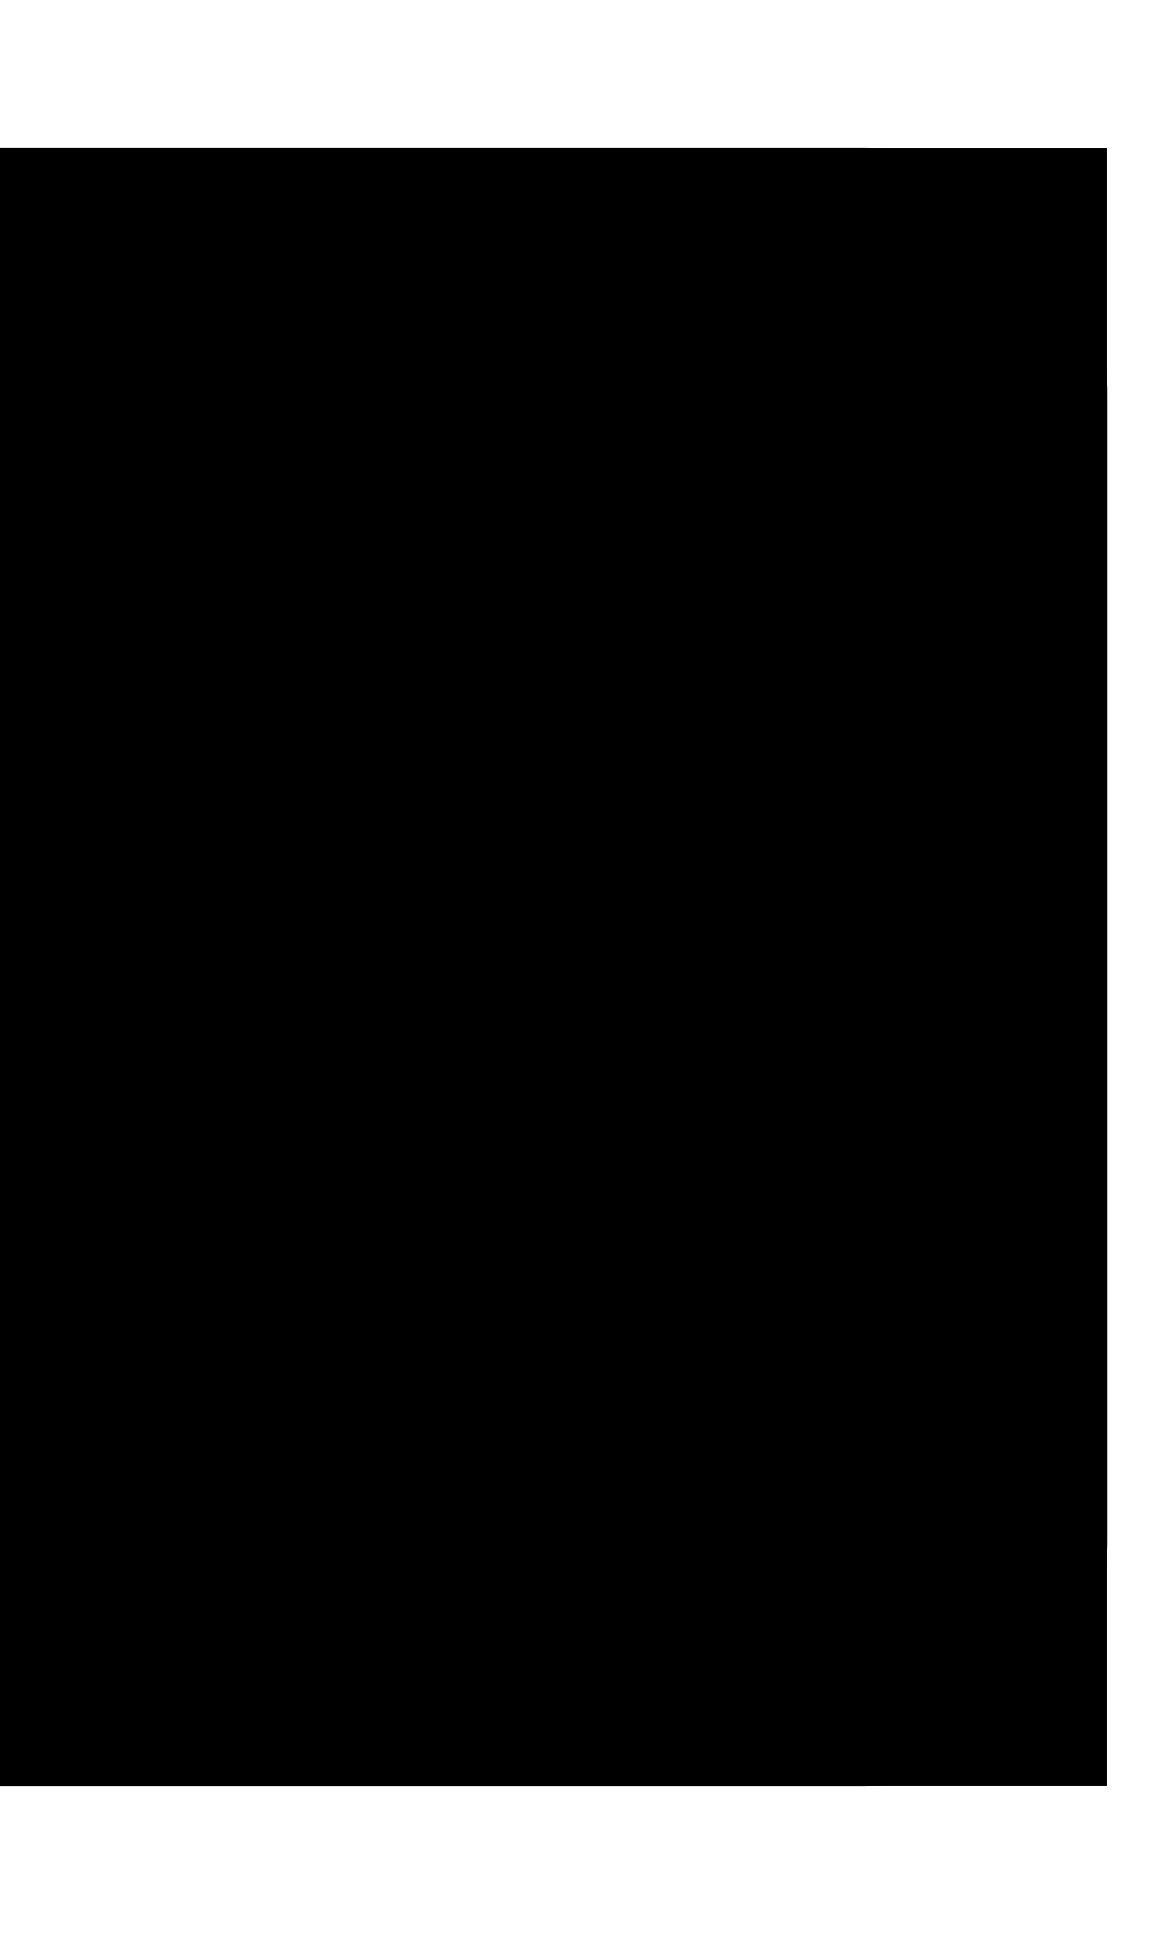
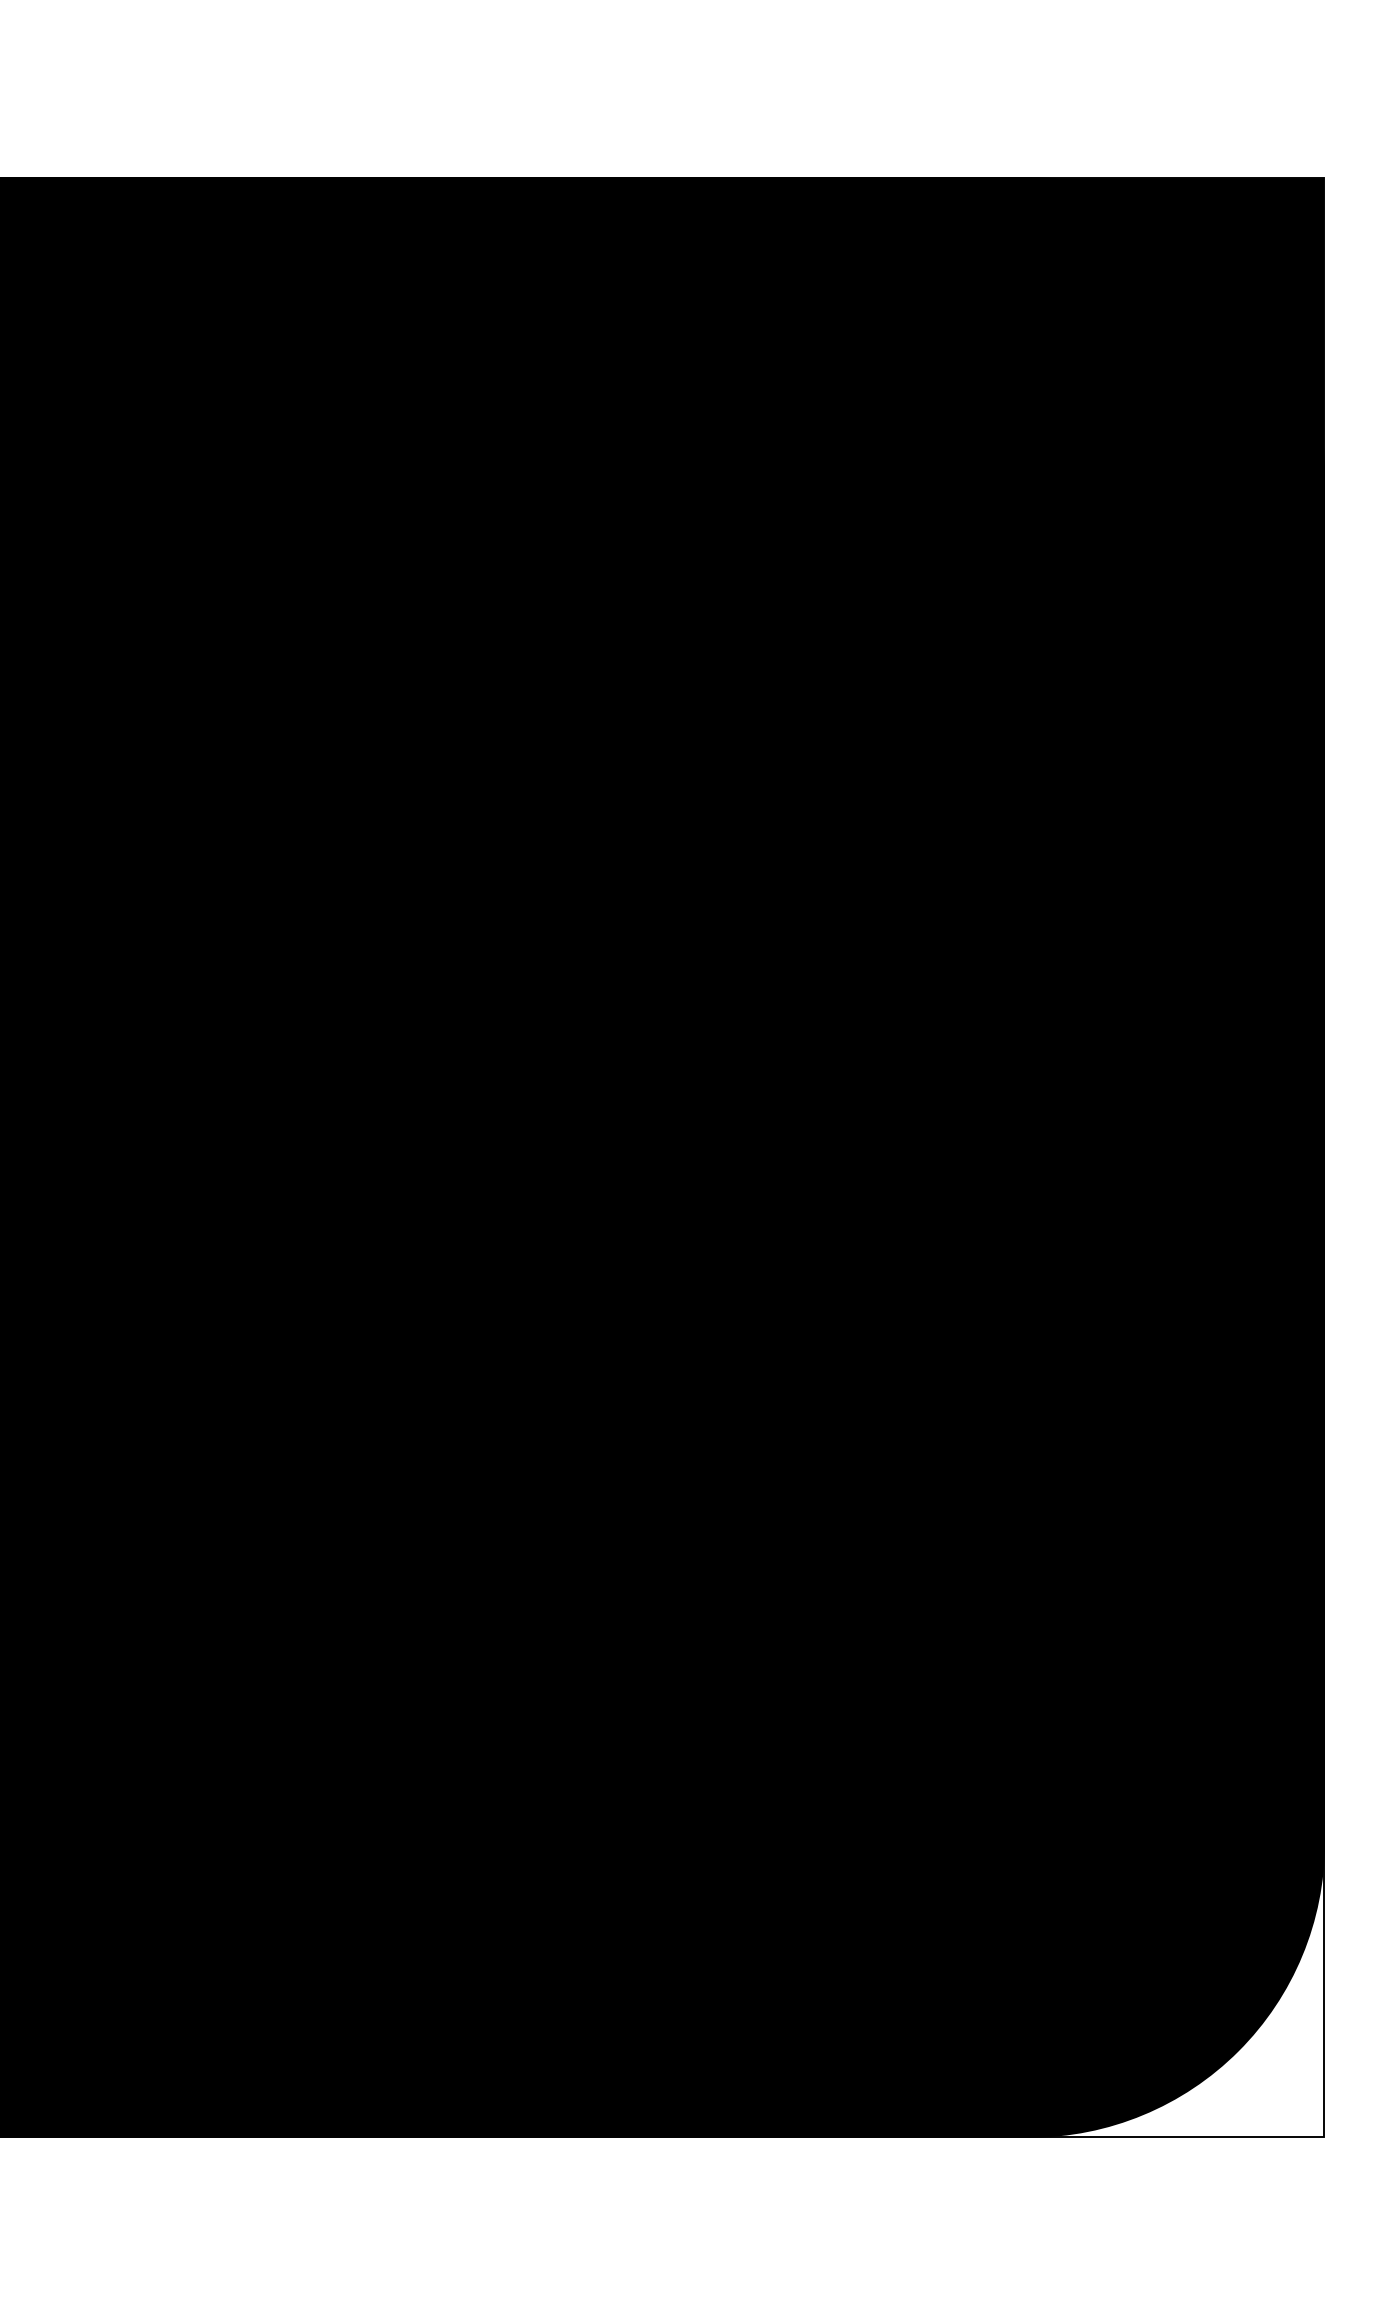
fill: (983, 1662) -> (1176, 1989), removed

